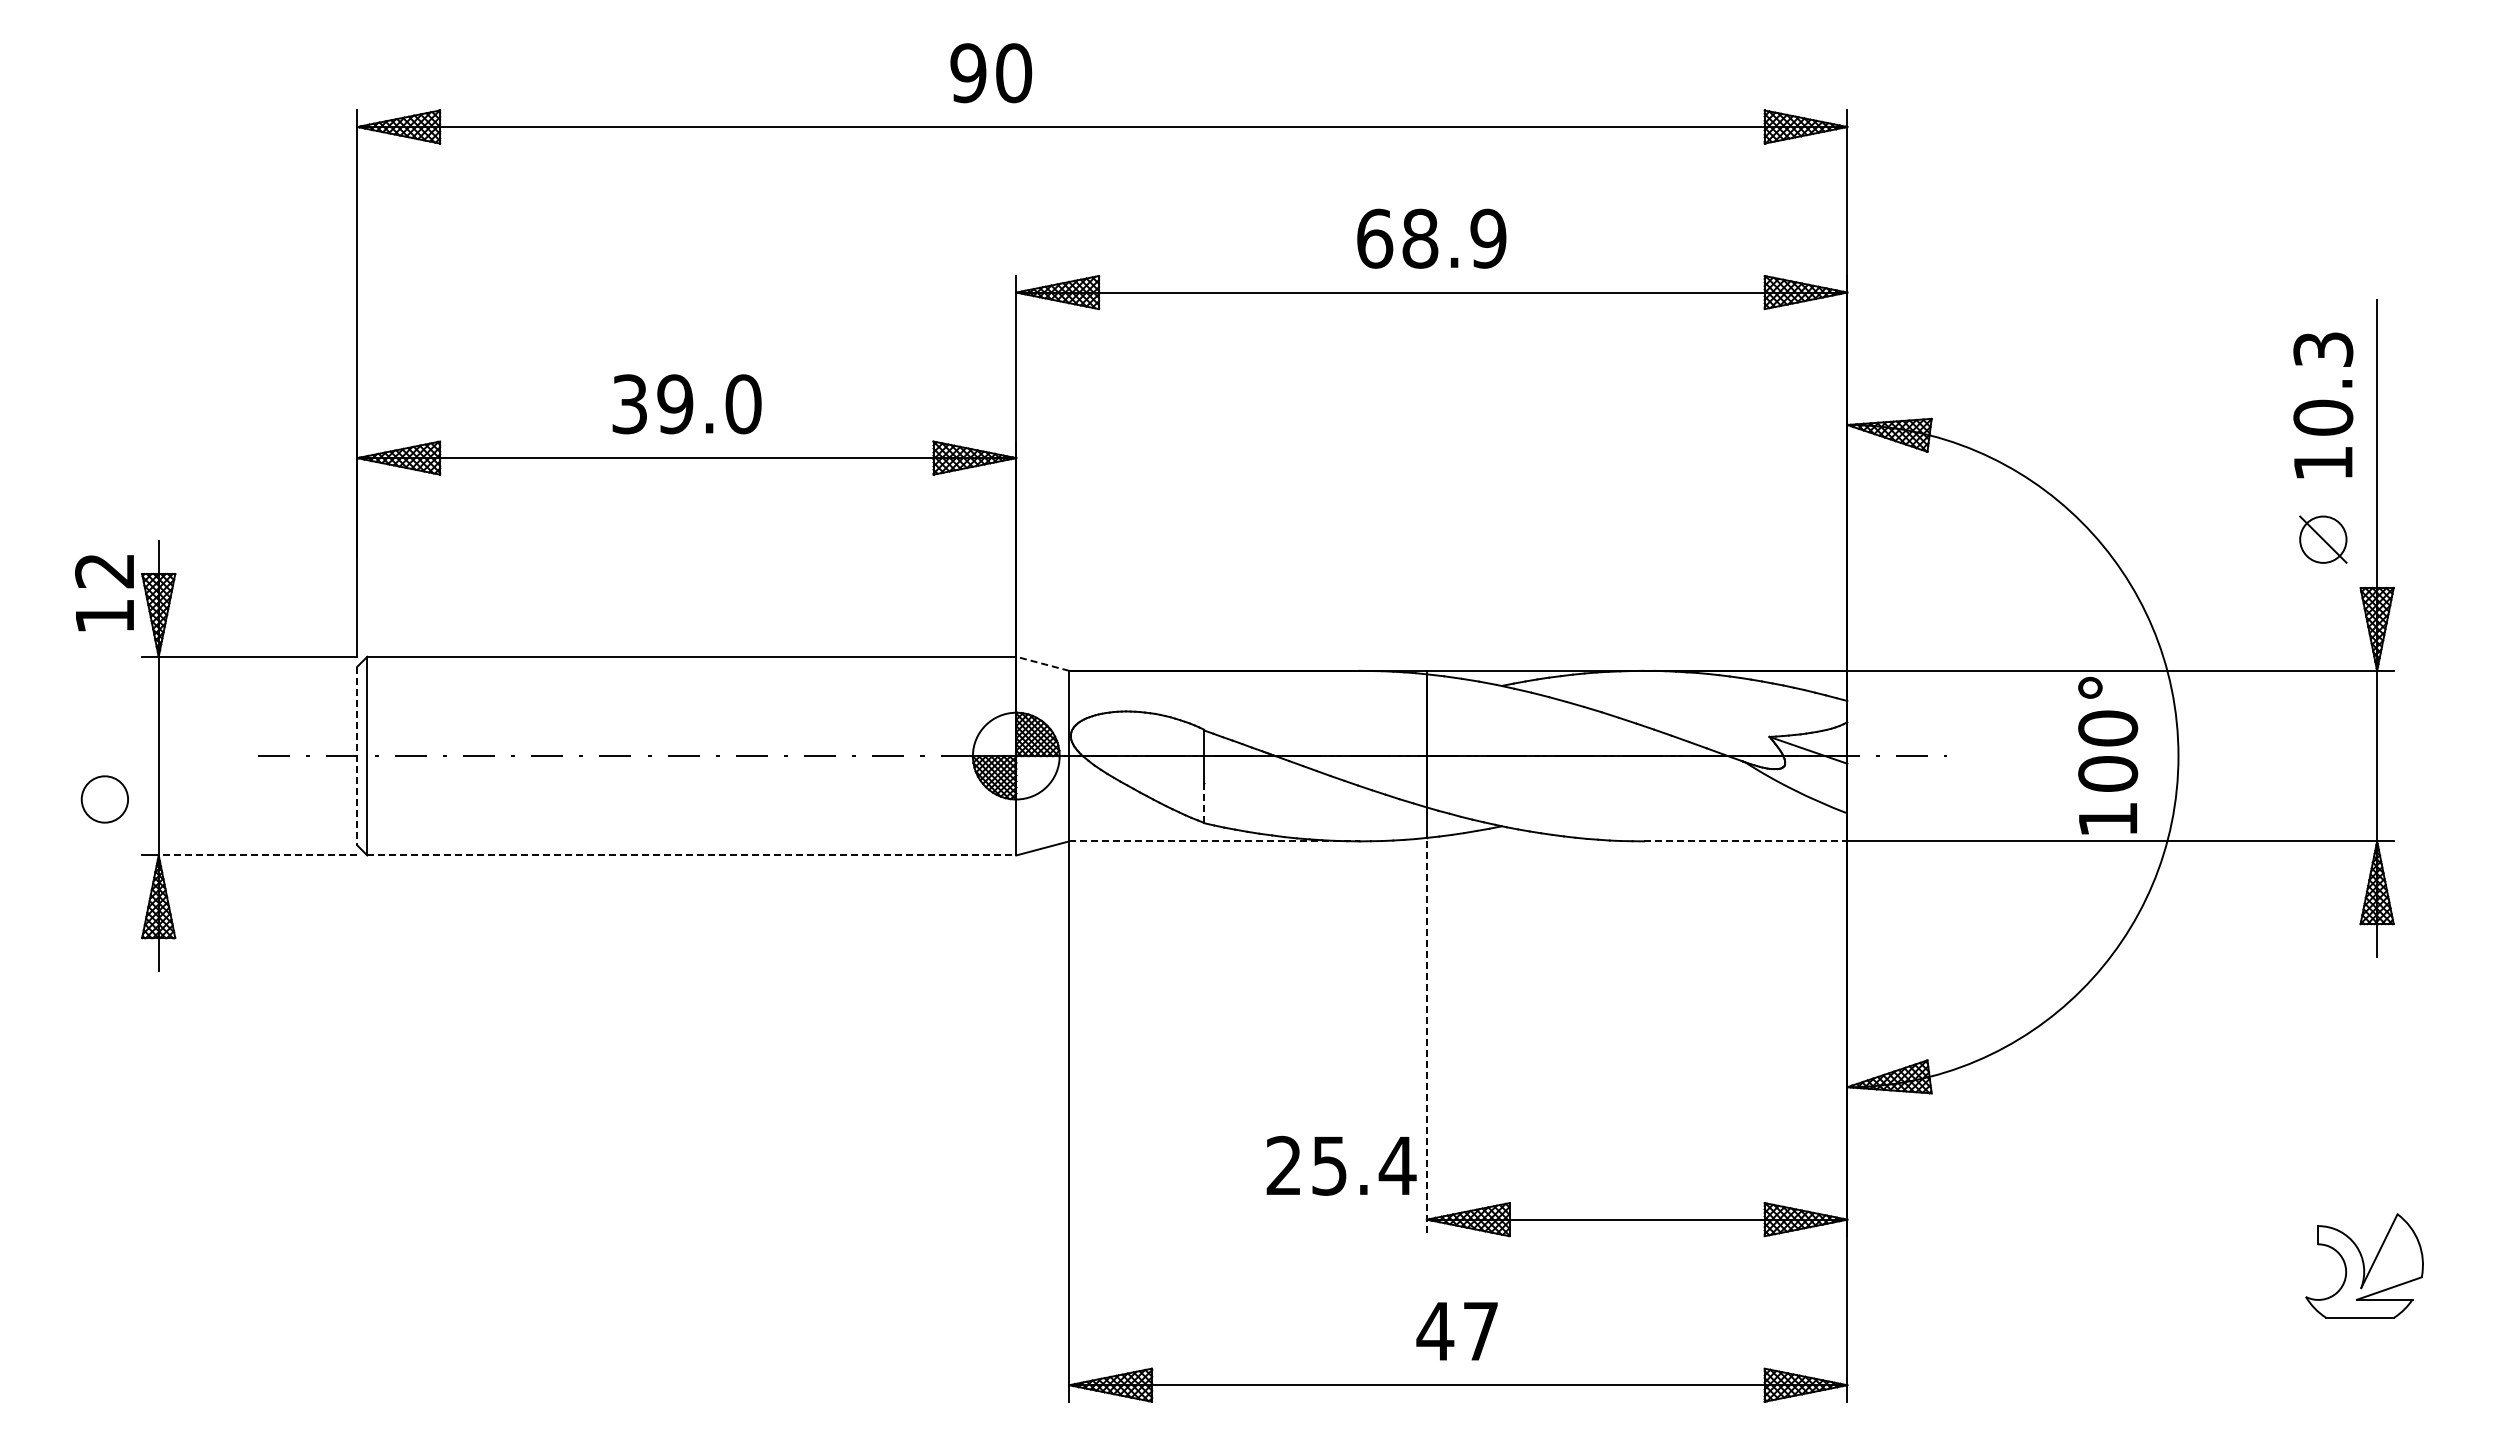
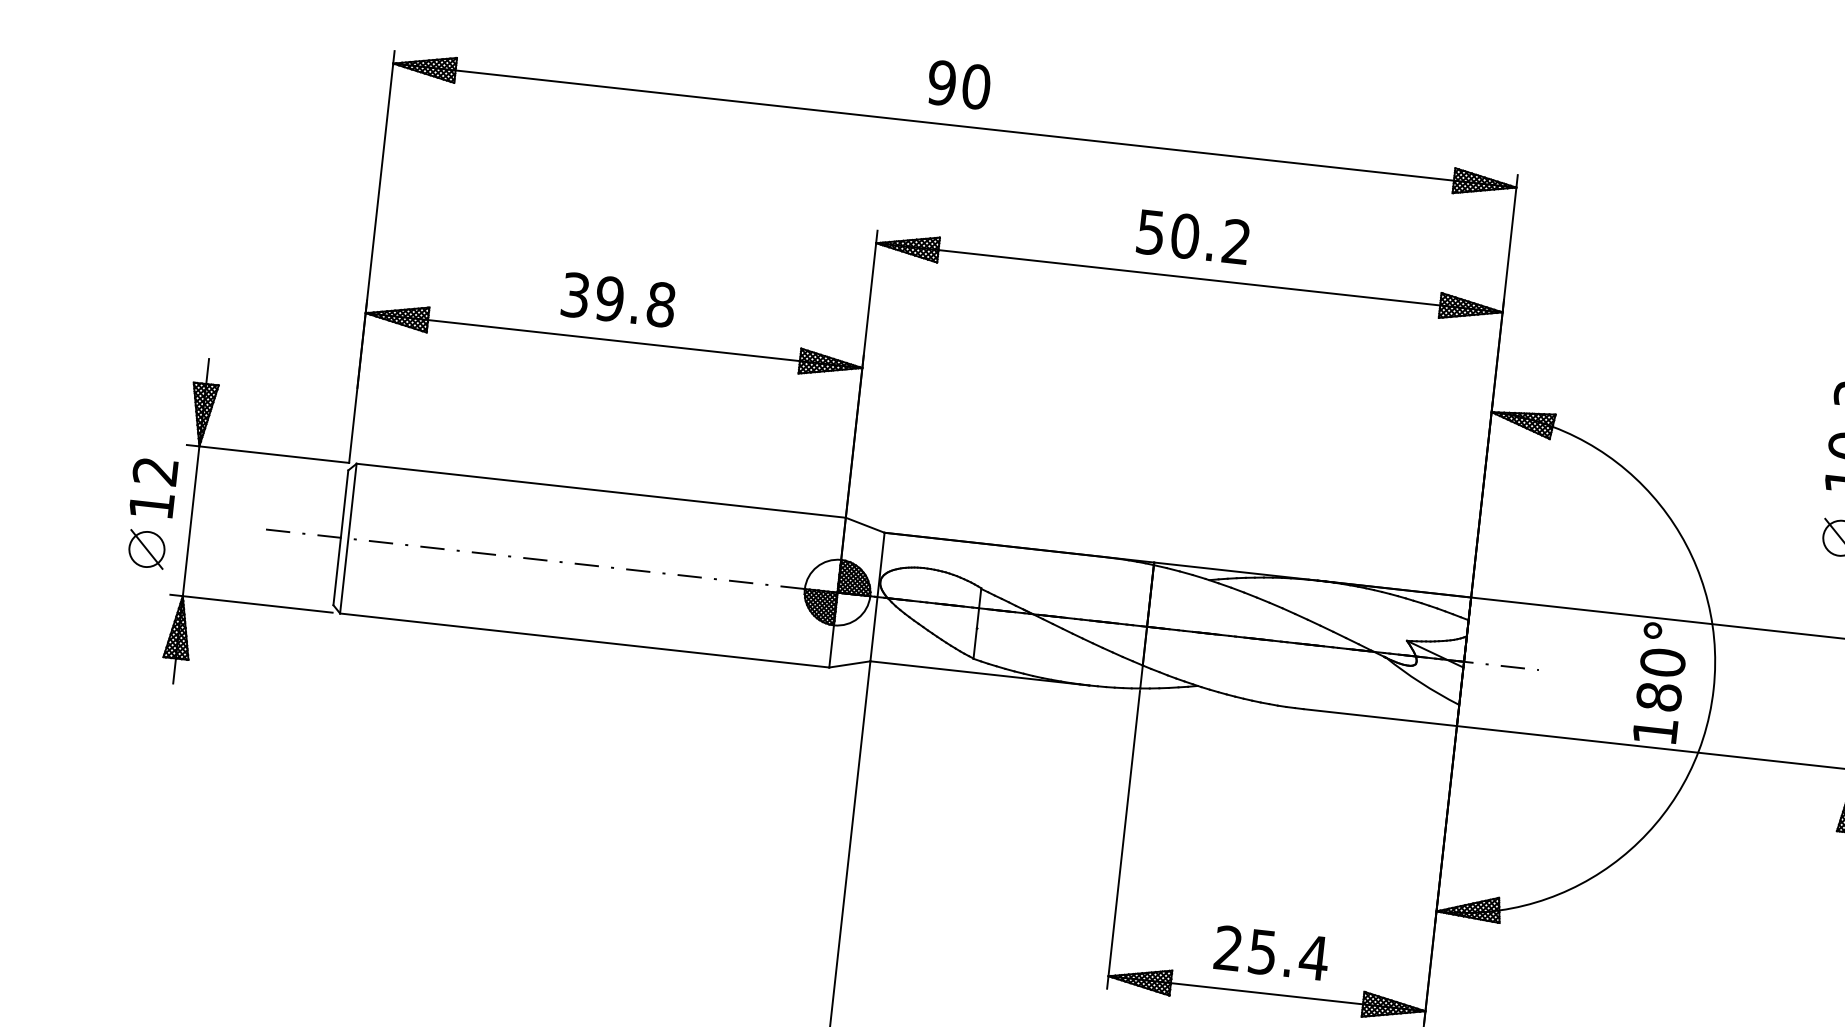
text: (991, 73) -> (959, 85), moved
text: (1431, 238) -> (1193, 237), 68.9 -> 50.2
text: (743, 404) -> (661, 304), 39.0 -> 39.8
text: (104, 593) -> (153, 488), moved
line: (1042, 663) -> (865, 525), dashed -> solid
line: (357, 756) -> (340, 538), dashed -> solid
text: (2107, 773) -> (1658, 696), 100° -> 180°
line: (104, 799) -> (146, 549), added
line: (1204, 802) -> (975, 643), dashed -> solid
line: (1215, 841) -> (980, 673), dashed -> solid
line: (1745, 841) -> (1380, 717), dashed -> solid
line: (257, 855) -> (257, 604), dashed -> solid
line: (692, 855) -> (585, 640), dashed -> solid
line: (1426, 1039) -> (1123, 840), dashed -> solid
text: (1341, 1165) -> (1271, 952), moved

